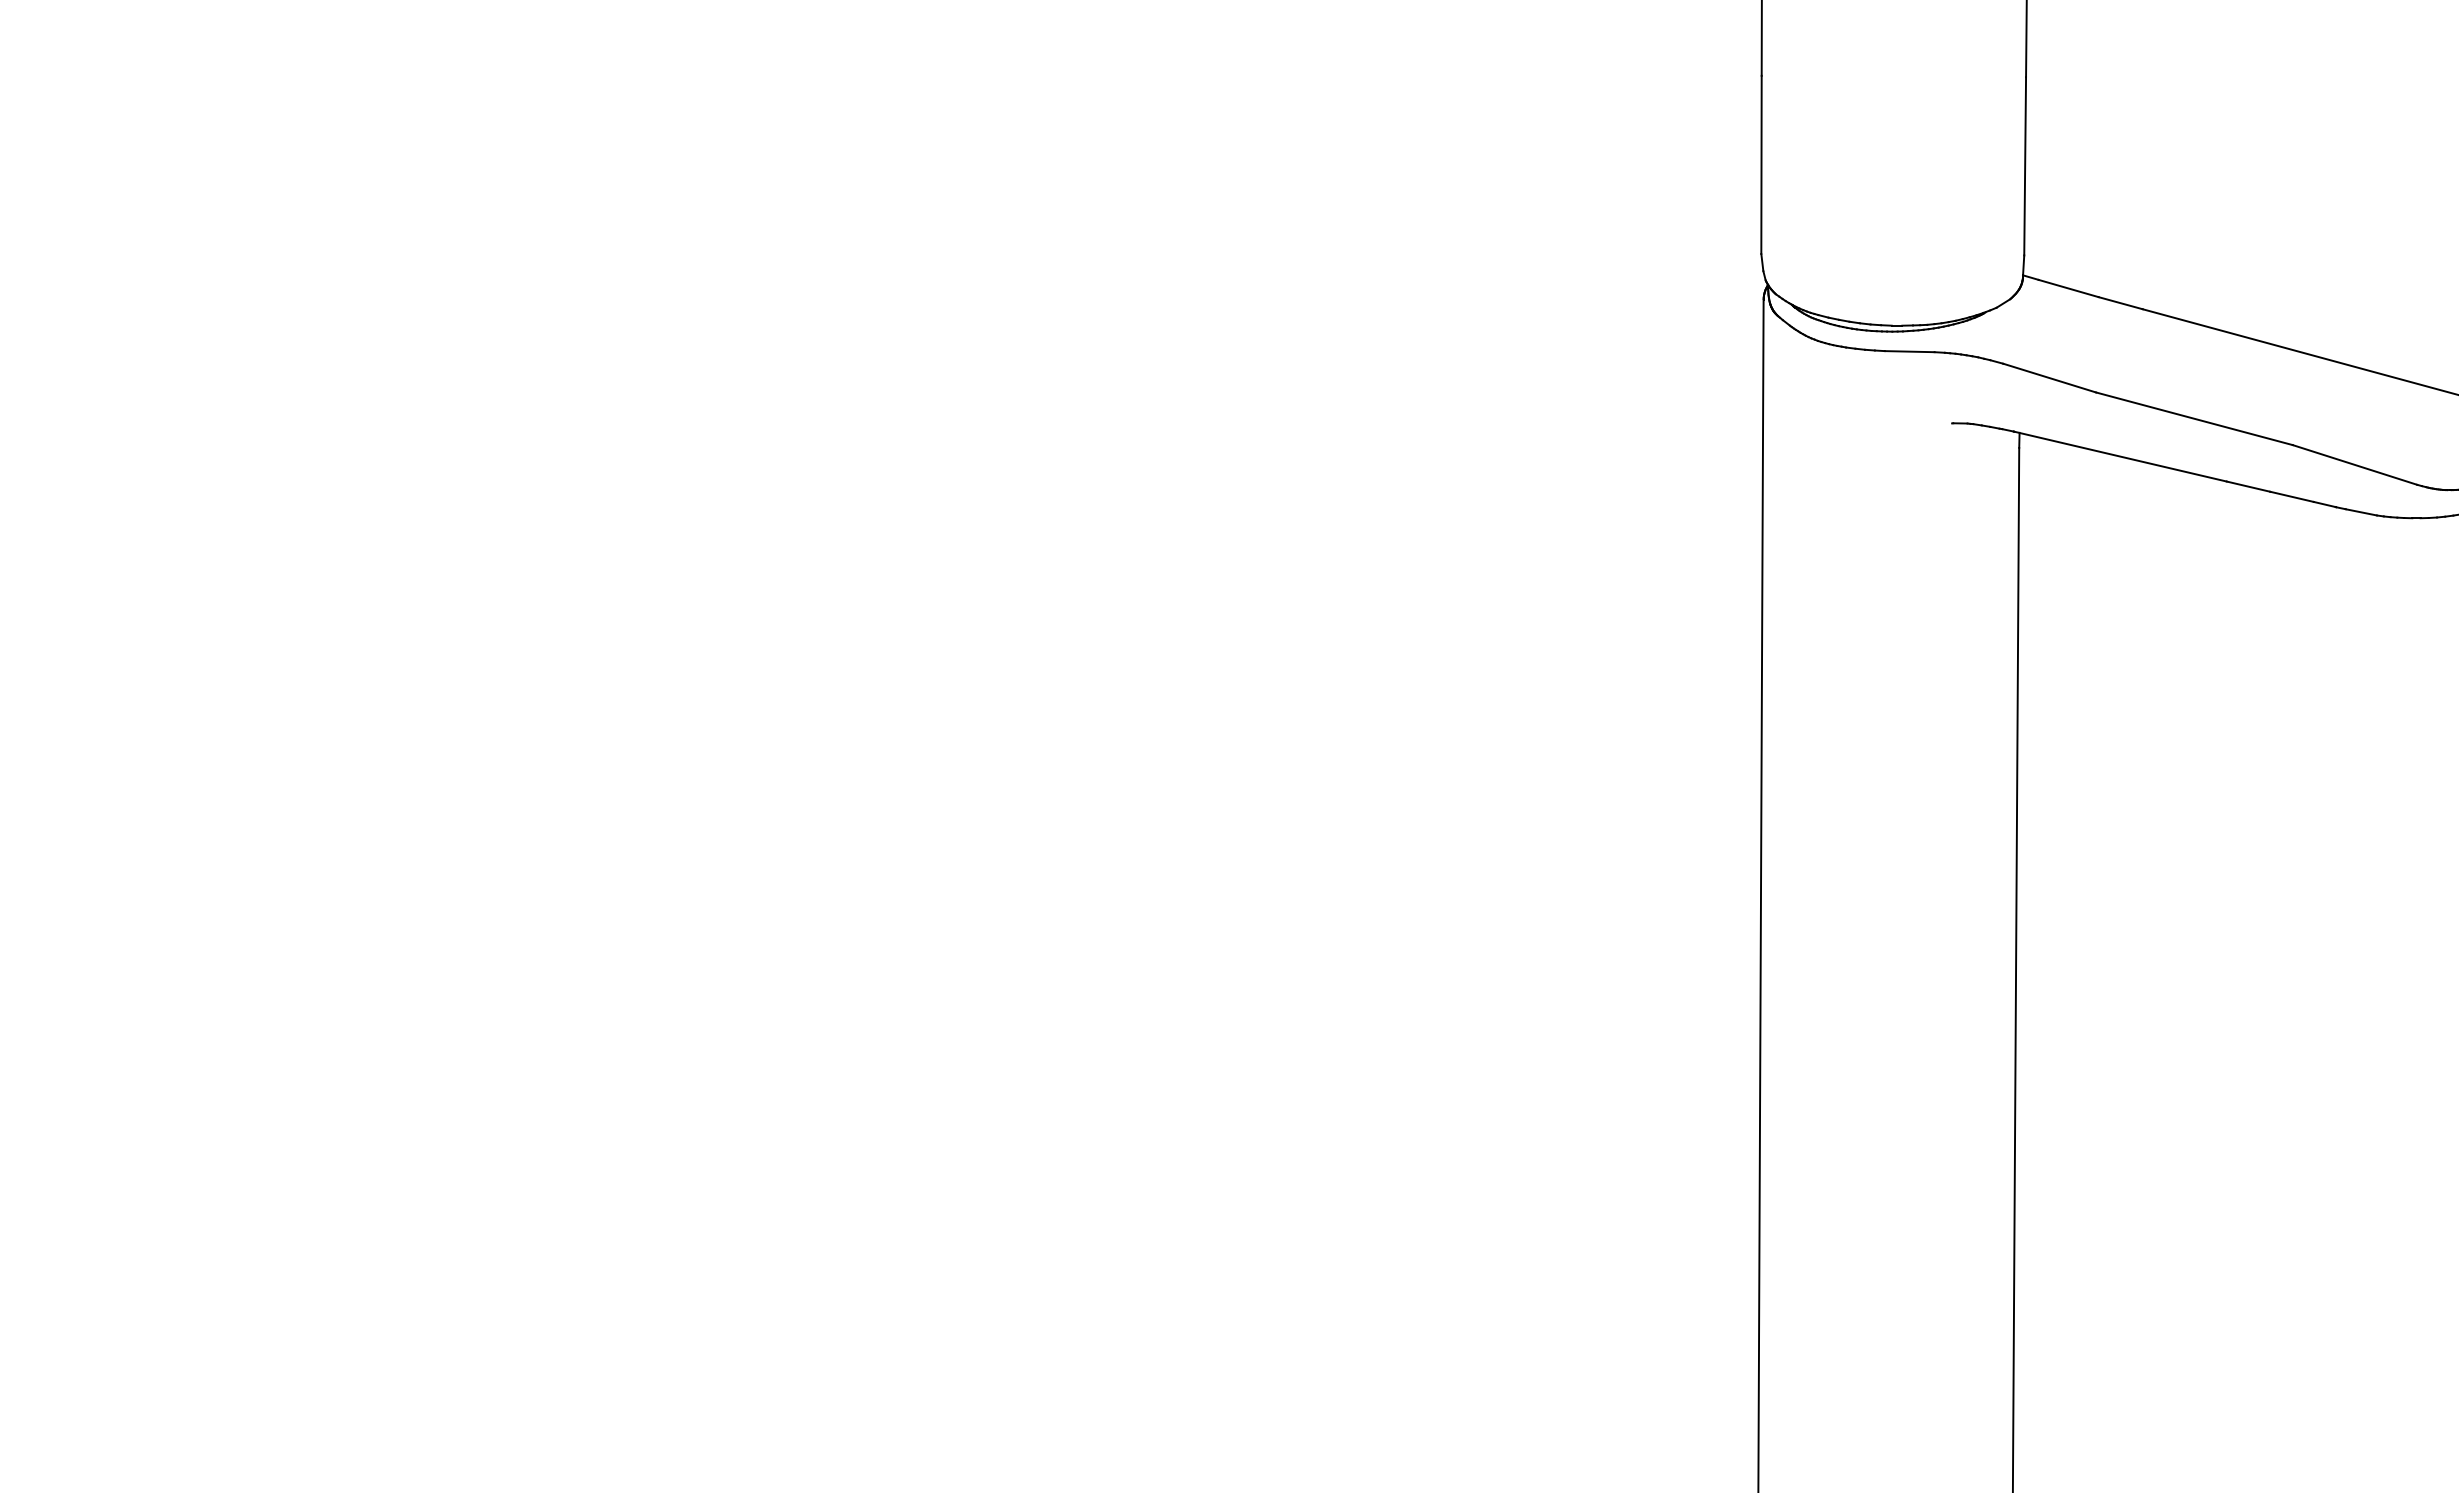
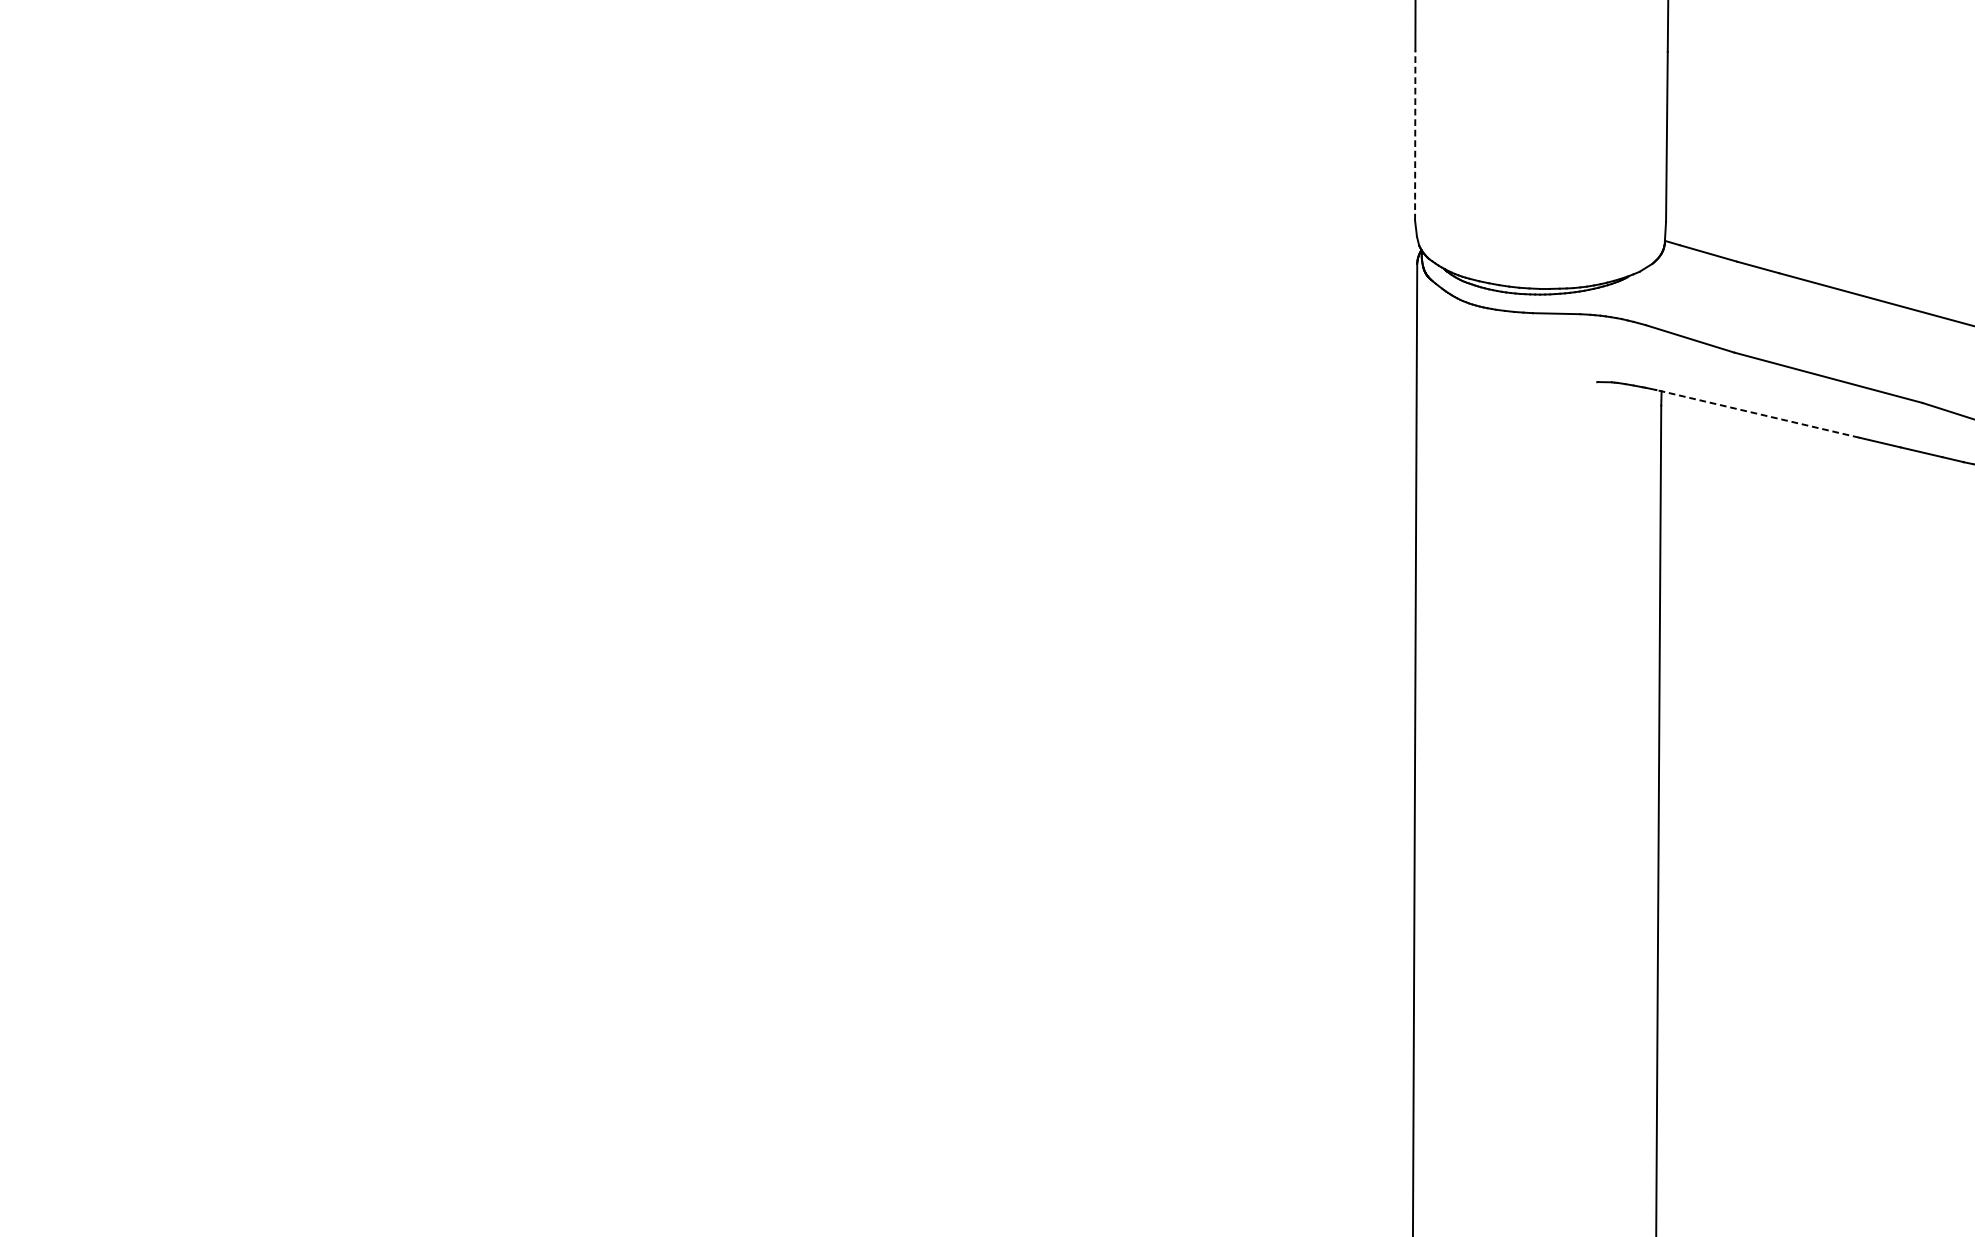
line: (1761, 164) -> (1415, 135), solid -> dashed
line: (2119, 456) -> (1756, 413), solid -> dashed

